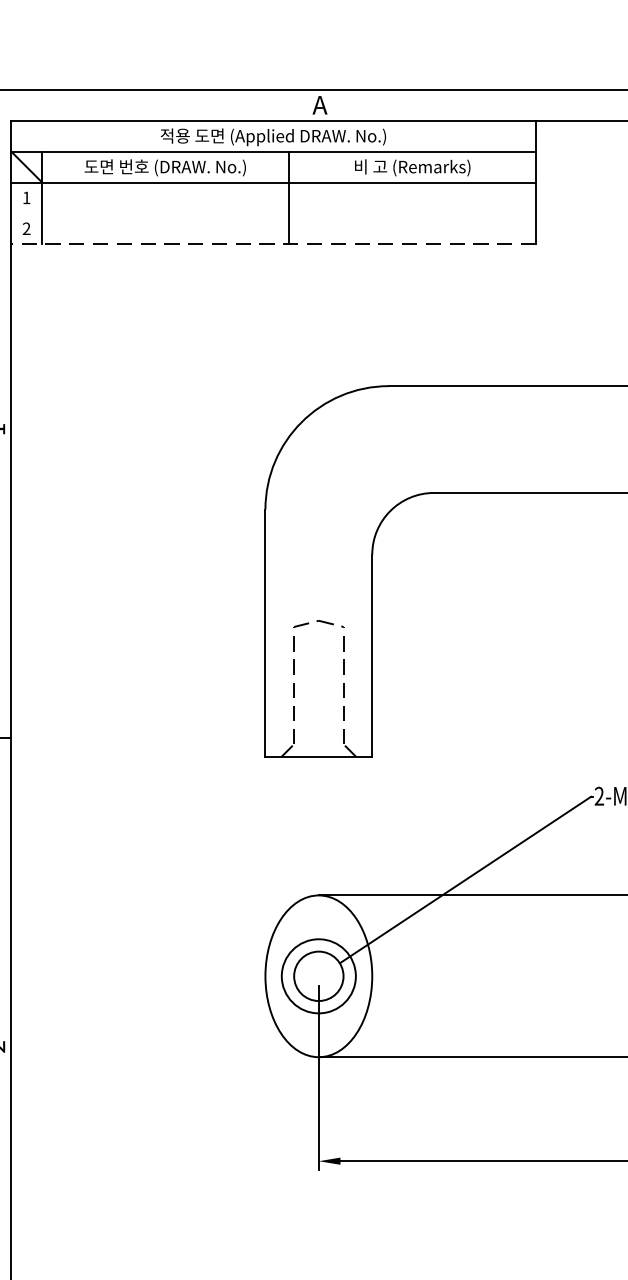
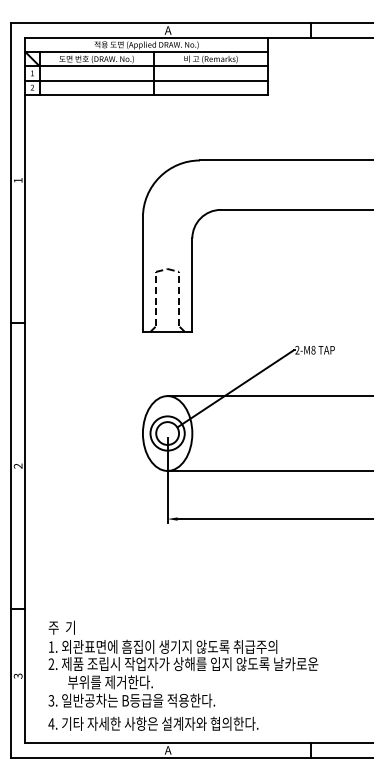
line: (273, 213) -> (146, 80), added
line: (273, 243) -> (146, 94), dashed -> solid

